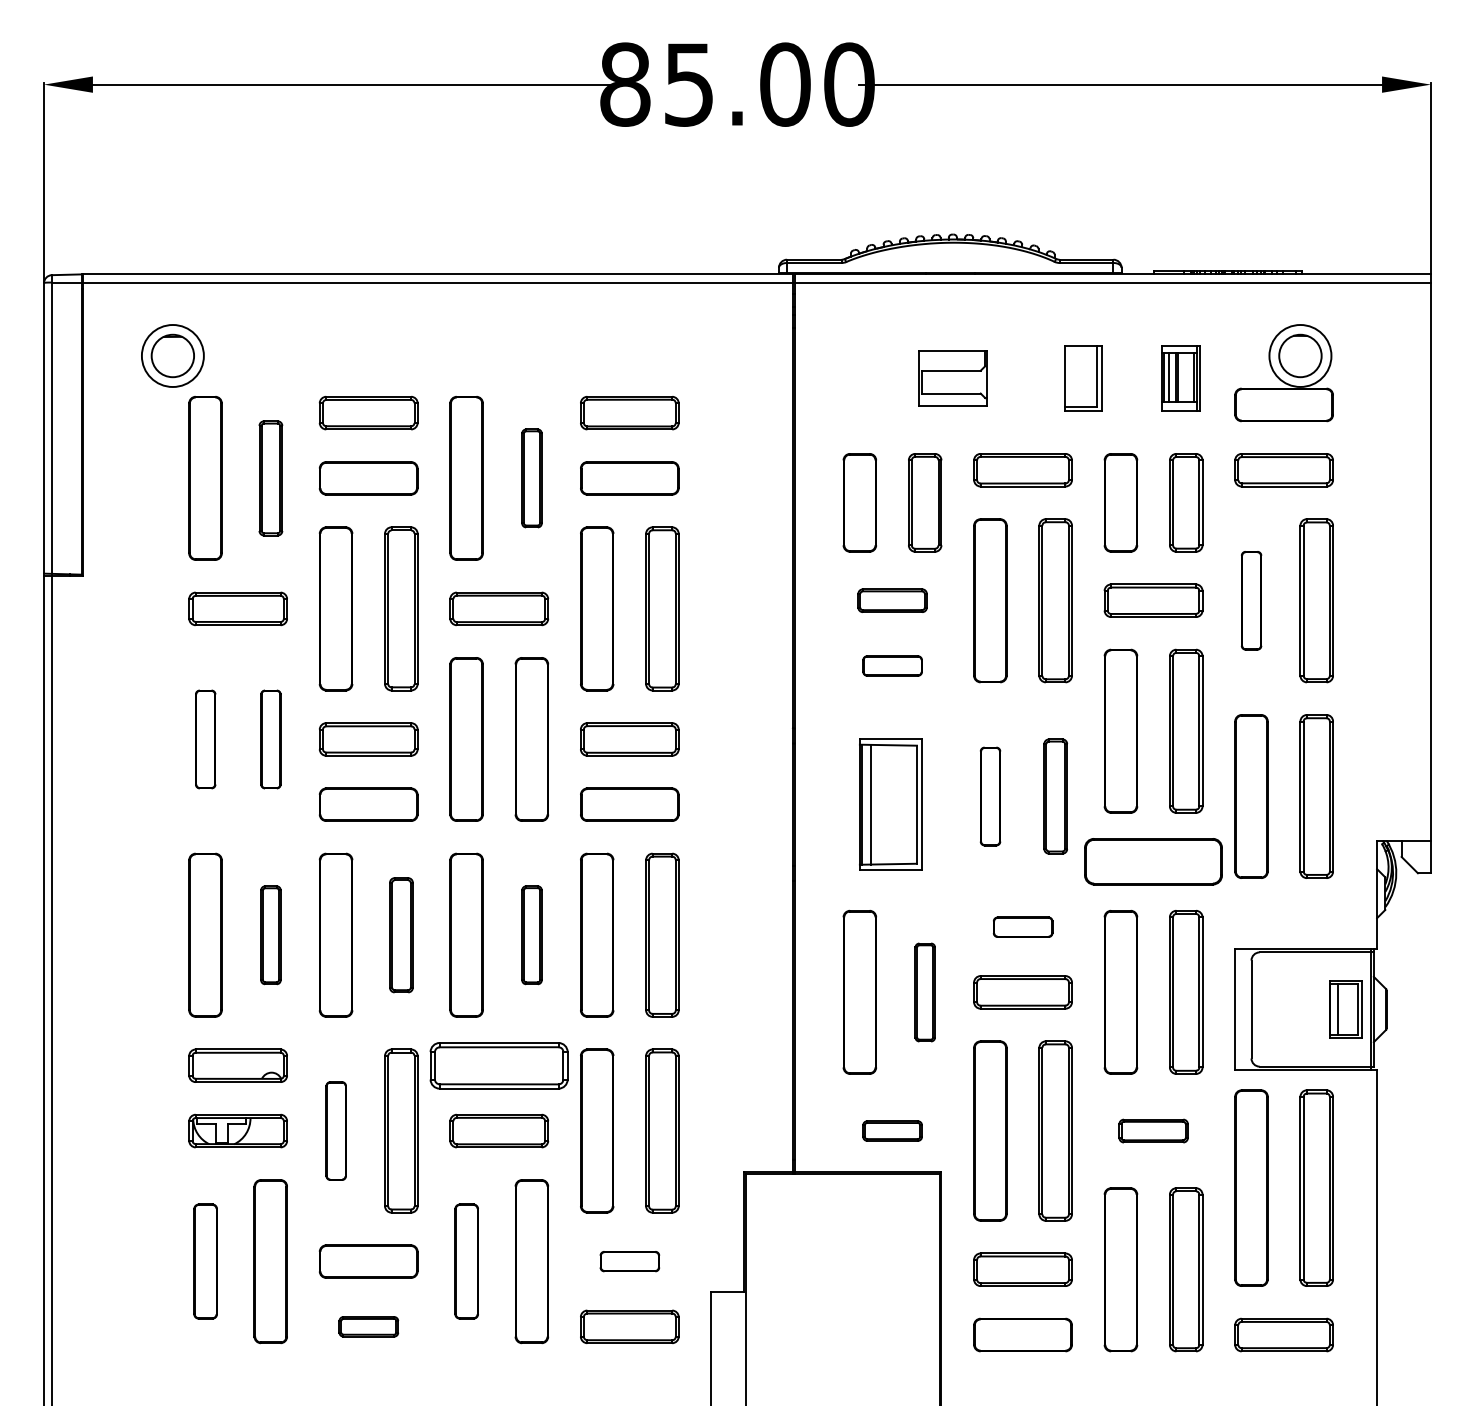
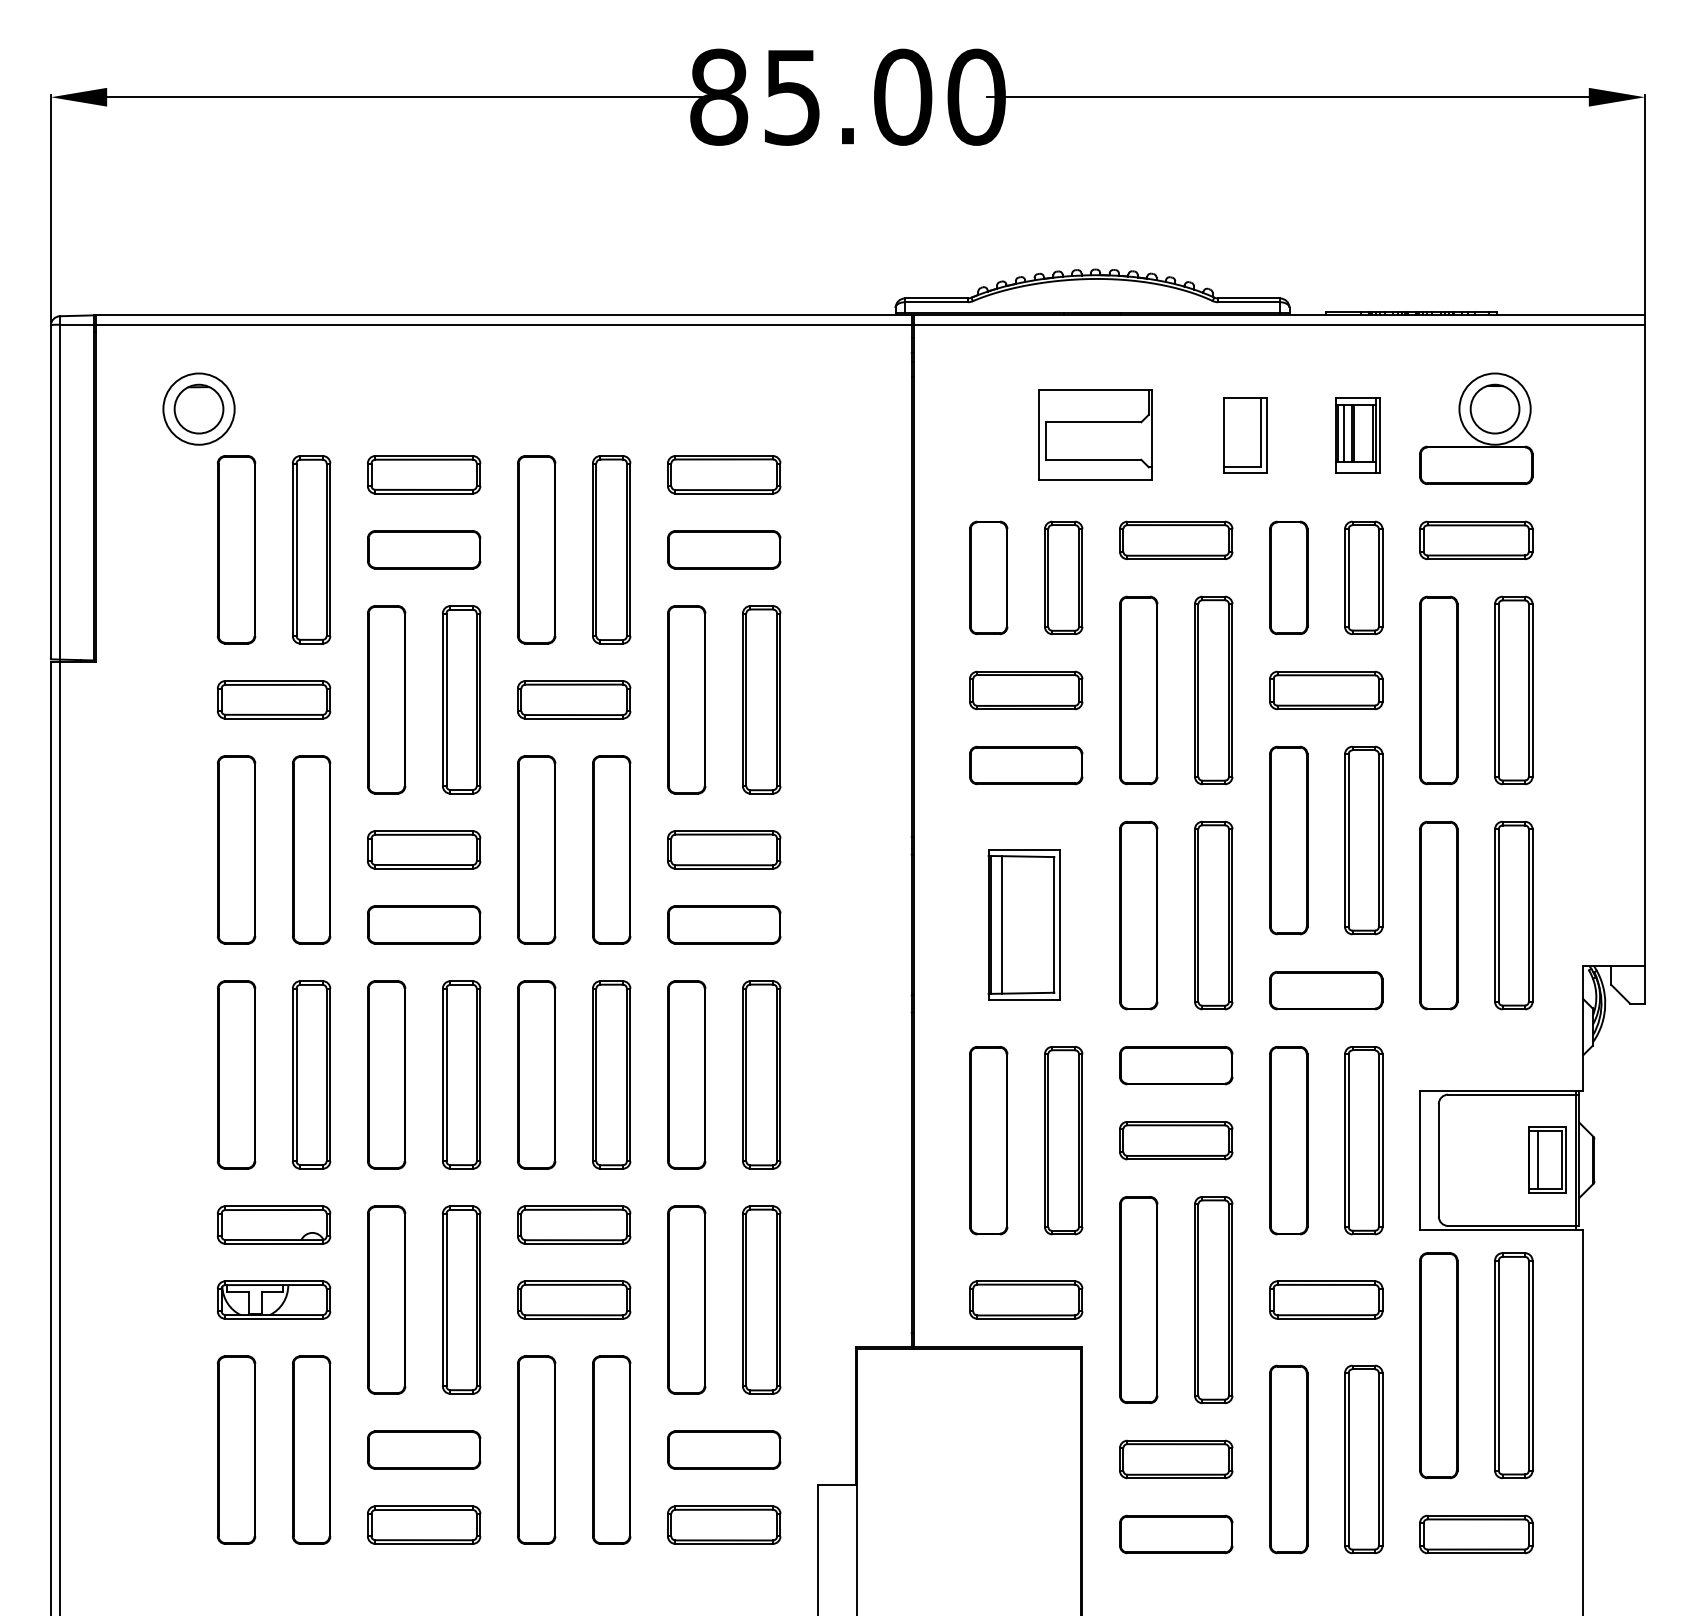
part: (952, 378) -> (1095, 434), size x1.43
part: (270, 478) -> (311, 549), size x1.43
part: (531, 478) -> (611, 549), size x1.67
part: (892, 600) -> (1026, 690), size x1.43
part: (1251, 600) -> (1438, 690), size x1.67
part: (892, 666) -> (1026, 765), size x1.67
part: (205, 739) -> (236, 849), size x1.67
part: (270, 739) -> (311, 849), size x1.67
part: (990, 796) -> (1138, 915), size x1.67
part: (1055, 796) -> (1213, 915), size x1.43
part: (1153, 861) -> (1326, 990), size x0.71
part: (1023, 927) -> (1176, 1065), size x1.67
part: (270, 934) -> (311, 1074), size x1.67
part: (401, 934) -> (461, 1074), size x1.43
part: (531, 934) -> (611, 1074), size x1.67
part: (924, 992) -> (1063, 1140), size x1.67
part: (499, 1065) -> (574, 1224), size x0.71
part: (335, 1130) -> (386, 1299), size x1.67
part: (892, 1130) -> (1026, 1299), size x1.67
part: (1153, 1130) -> (1326, 1299), size x1.43
part: (205, 1261) -> (236, 1449), size x1.43
part: (466, 1261) -> (536, 1449), size x1.43
part: (630, 1261) -> (724, 1449), size x1.67
part: (369, 1326) -> (424, 1524), size x1.67

